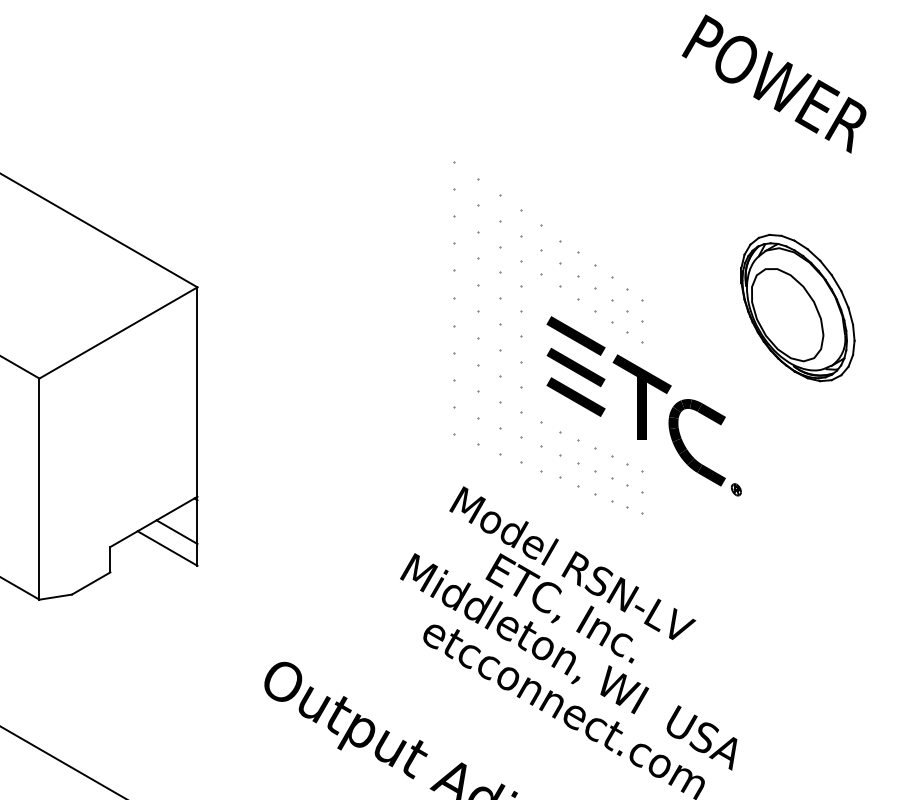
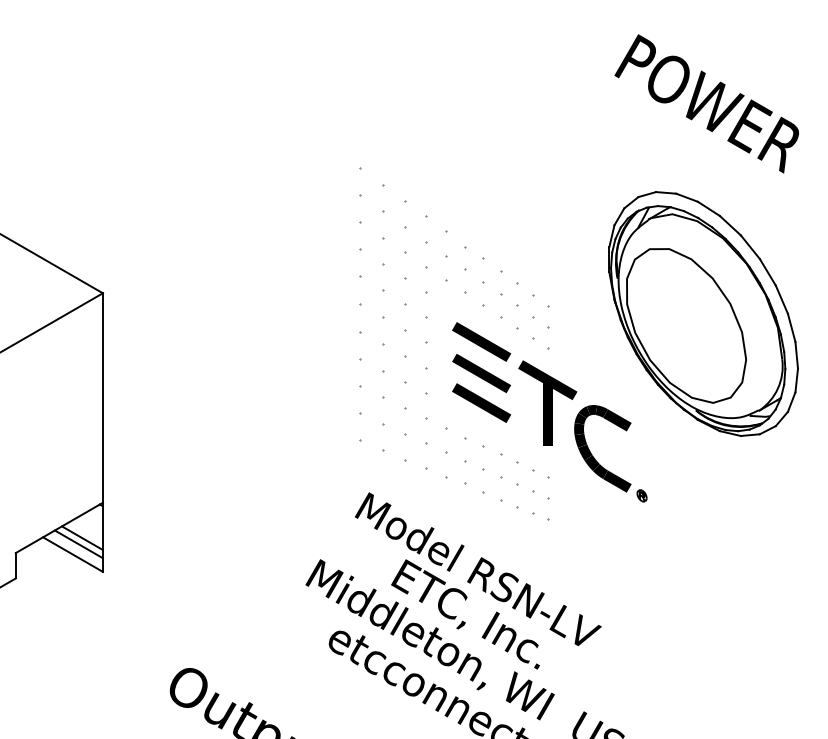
text: (773, 83) -> (706, 103), moved
part: (797, 307) -> (703, 313), size x1.67
line: (173, 538) -> (78, 544), added

